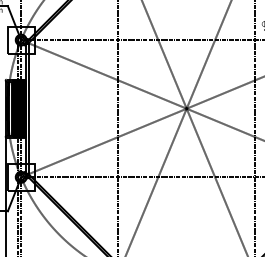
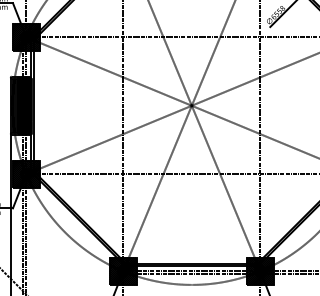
hatch: (20, 39) -> (25, 36), added
hatch: (20, 176) -> (25, 173), added

